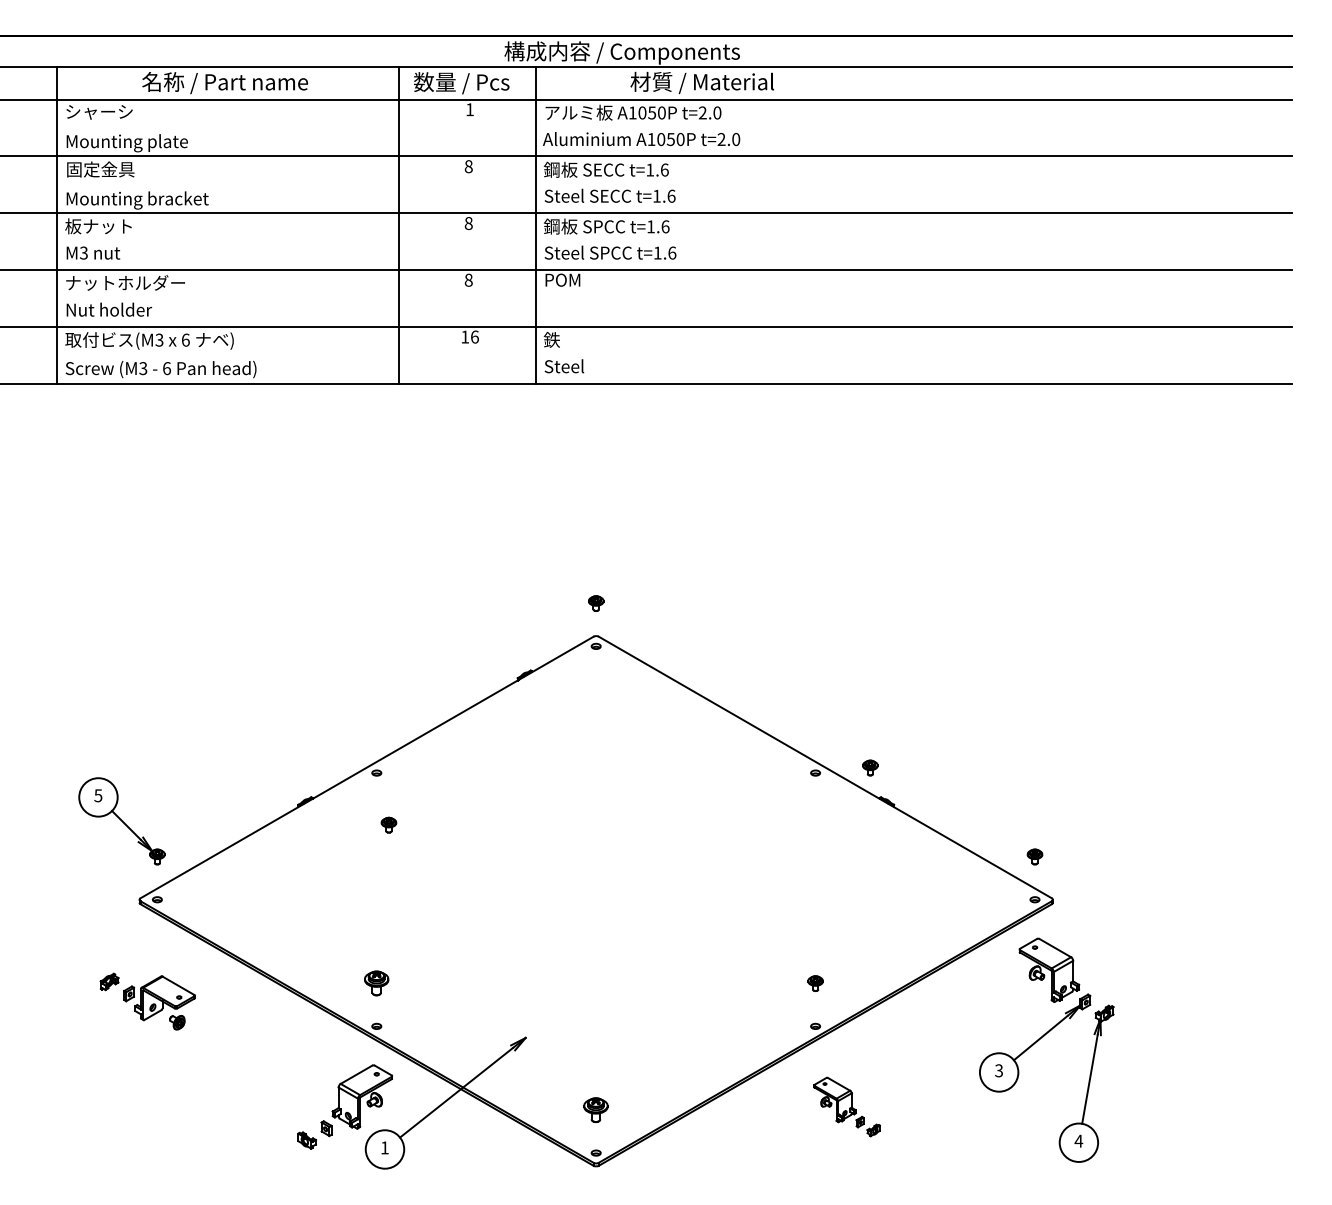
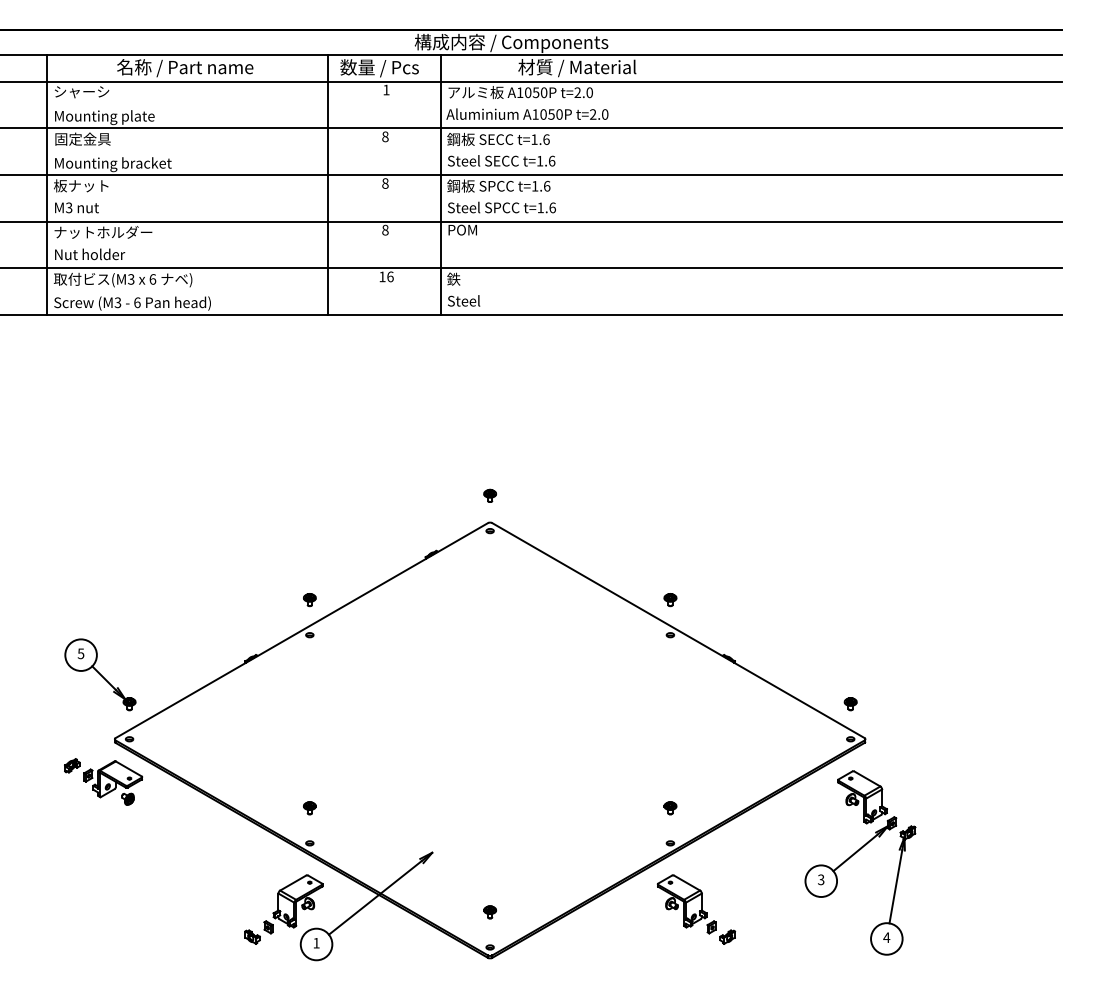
part: (870, 768) -> (670, 600), moved
part: (388, 825) -> (309, 600), moved
part: (376, 983) -> (309, 808), size x0.62
part: (147, 1001) -> (103, 781), moved
part: (846, 1106) -> (695, 909), size x1.43
part: (596, 1110) -> (490, 912), size x0.62

